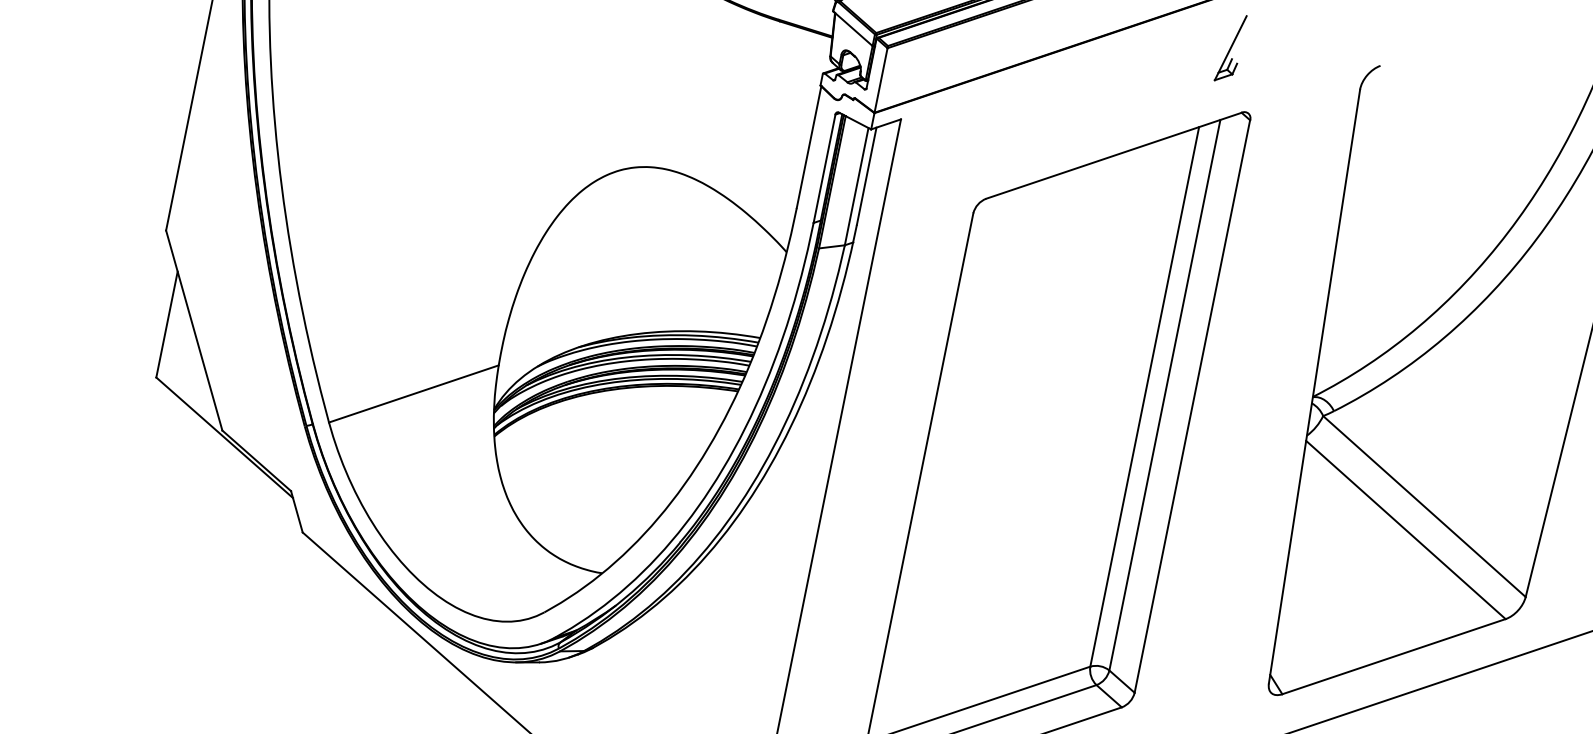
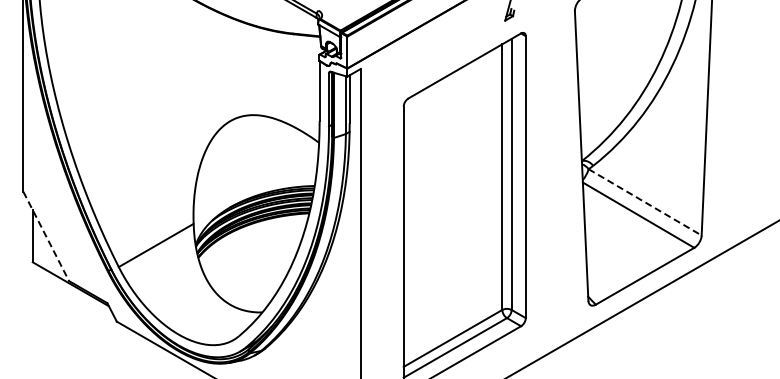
line: (194, 330) -> (46, 236), solid -> dashed
line: (1425, 507) -> (645, 202), solid -> dashed

